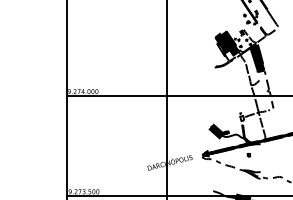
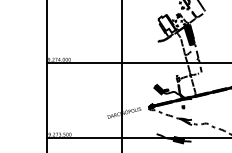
fill: (226, 43) -> (166, 23), removed

